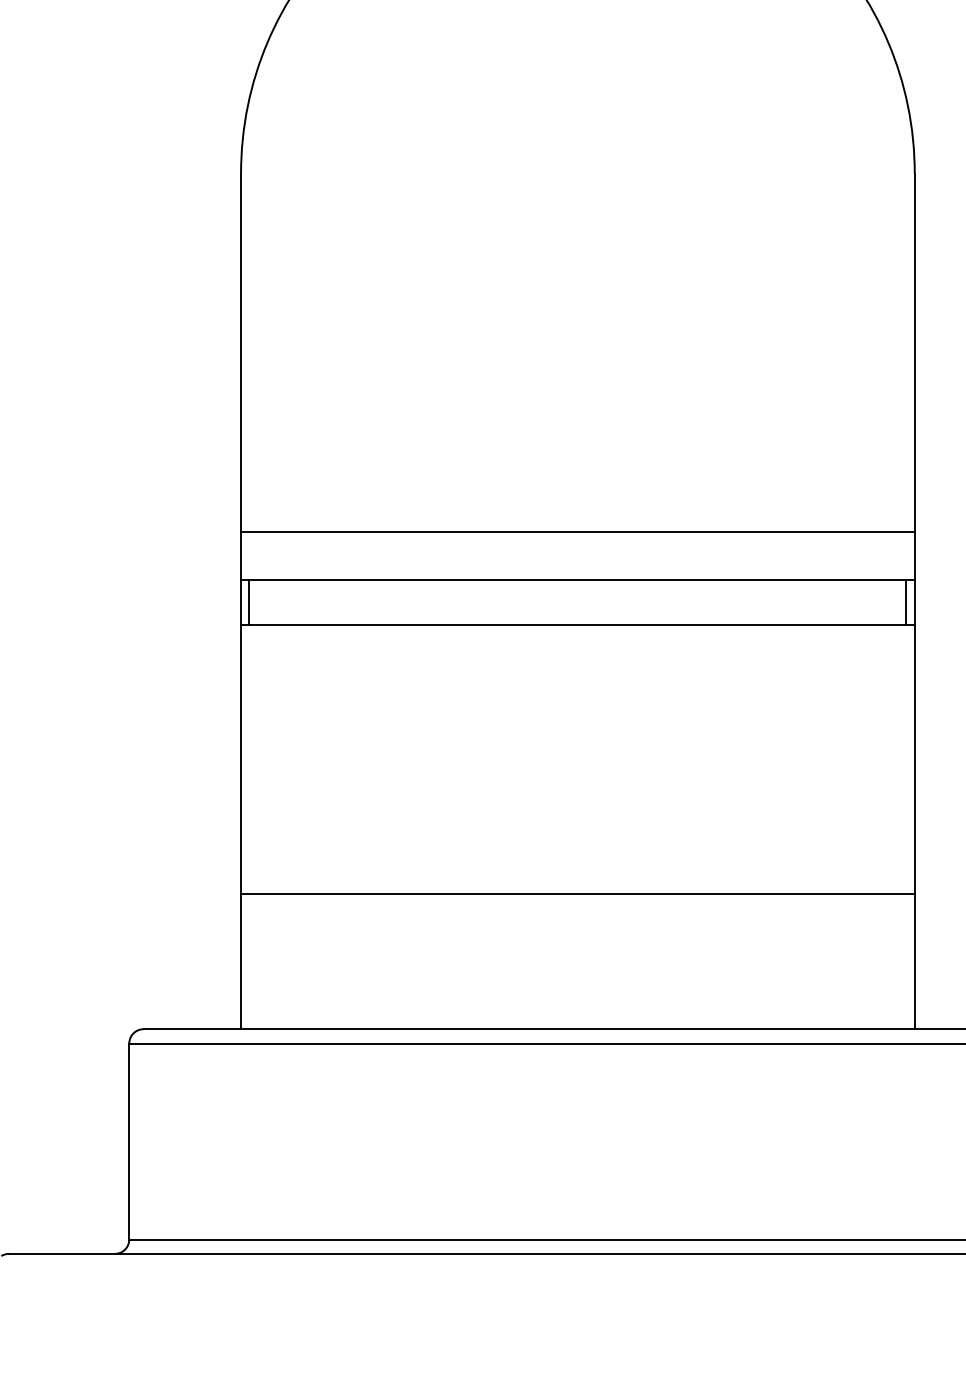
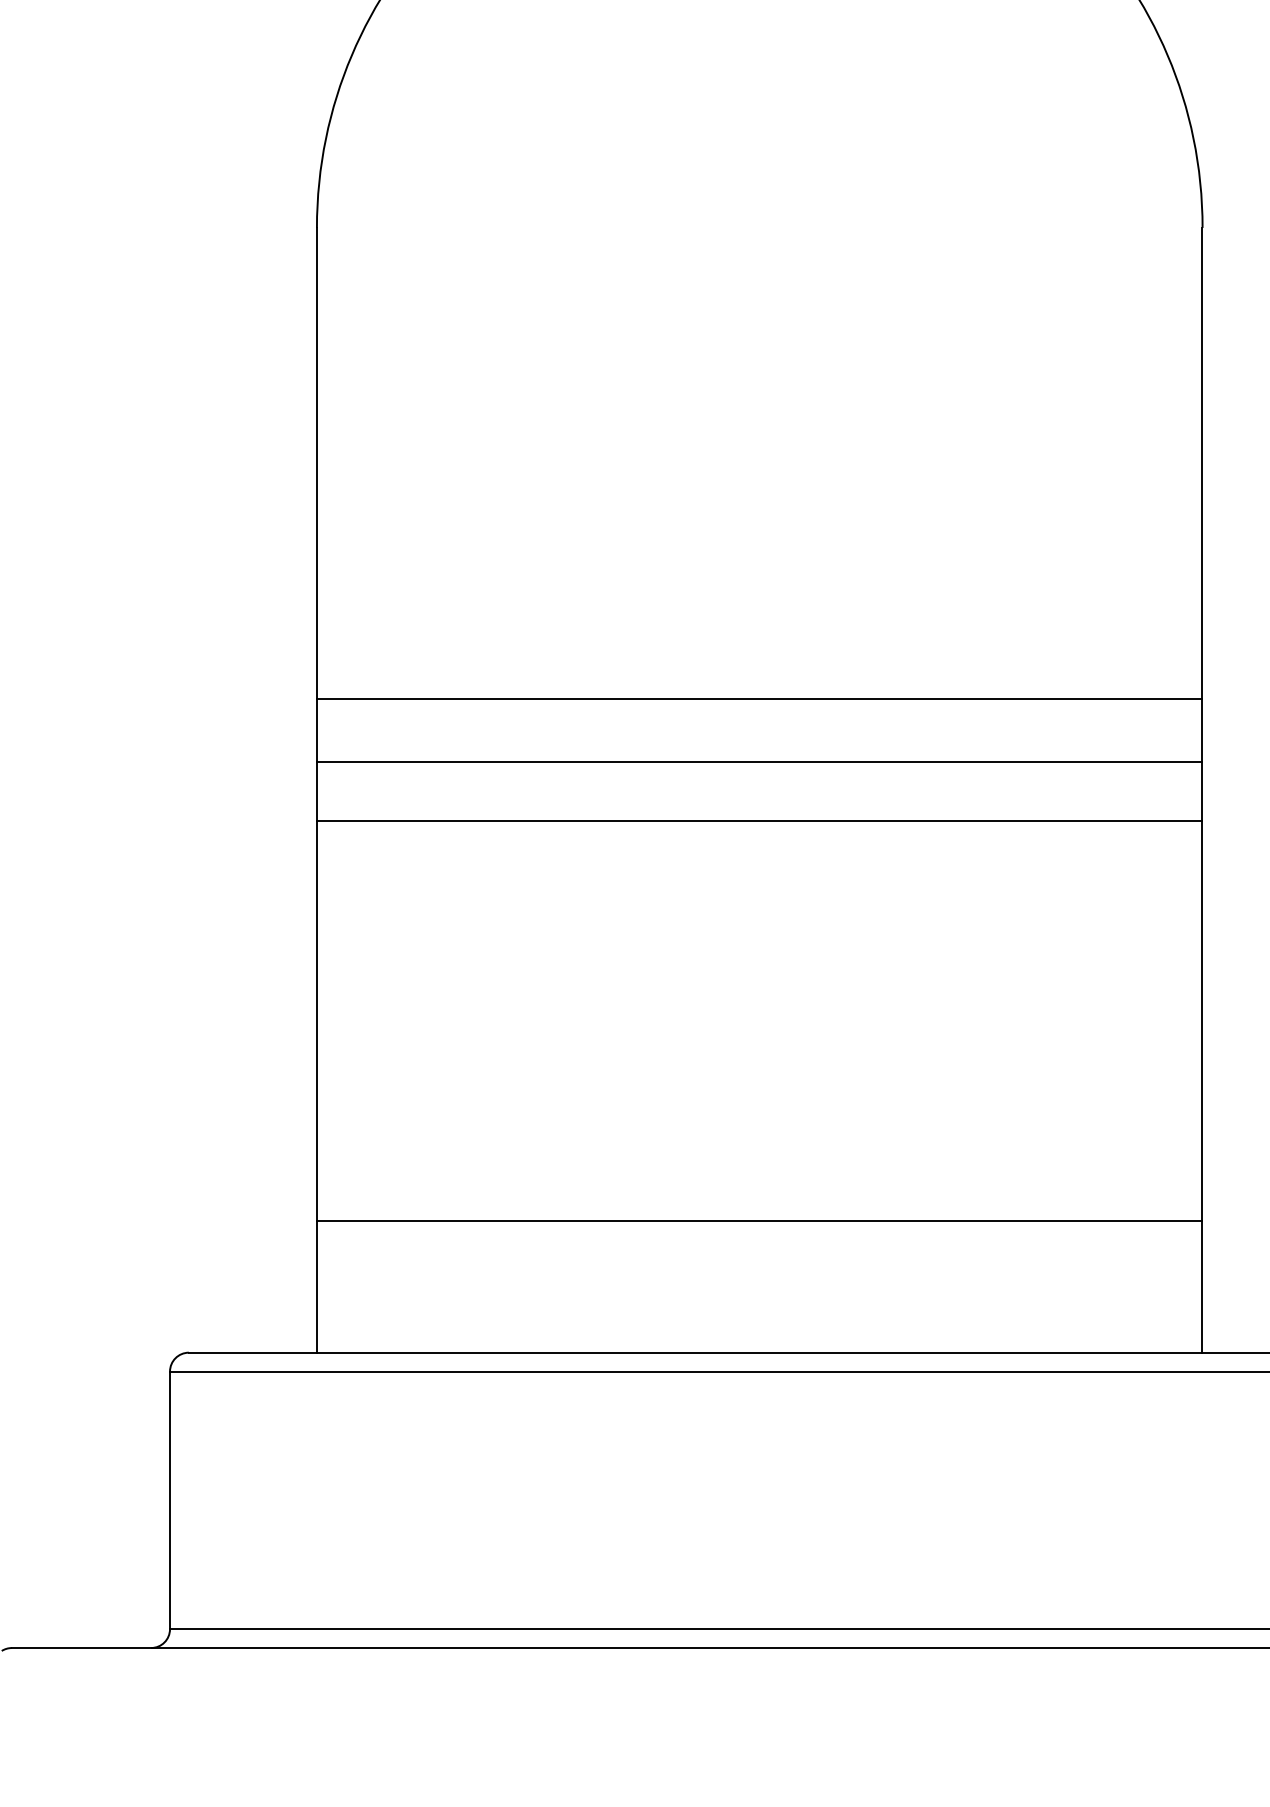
line: (249, 602) -> (328, 791), removed
line: (906, 602) -> (1191, 791), removed
line: (577, 894) -> (759, 1221), moved

